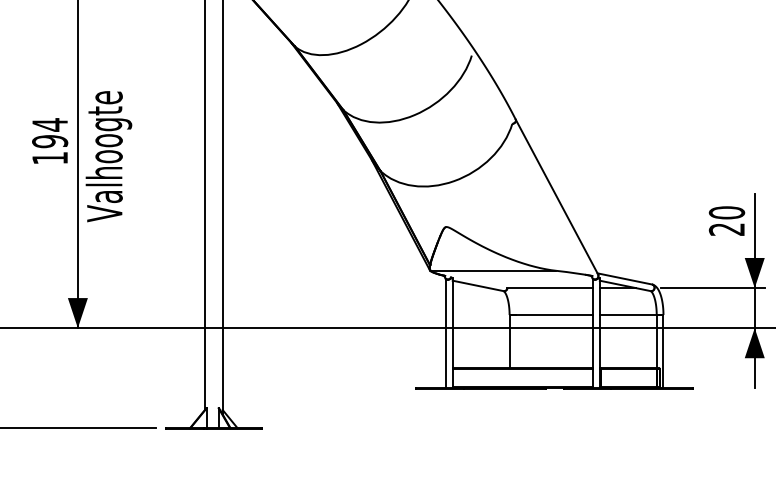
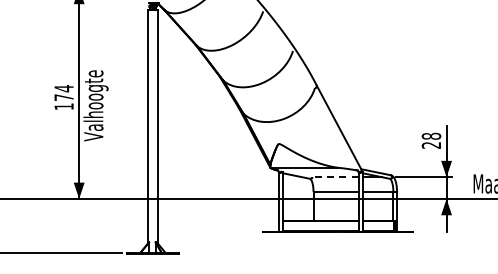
text: (48, 141) -> (63, 97), 194 -> 174
text: (726, 211) -> (431, 135), 20 -> 28
line: (550, 288) -> (335, 177), solid -> dashed

